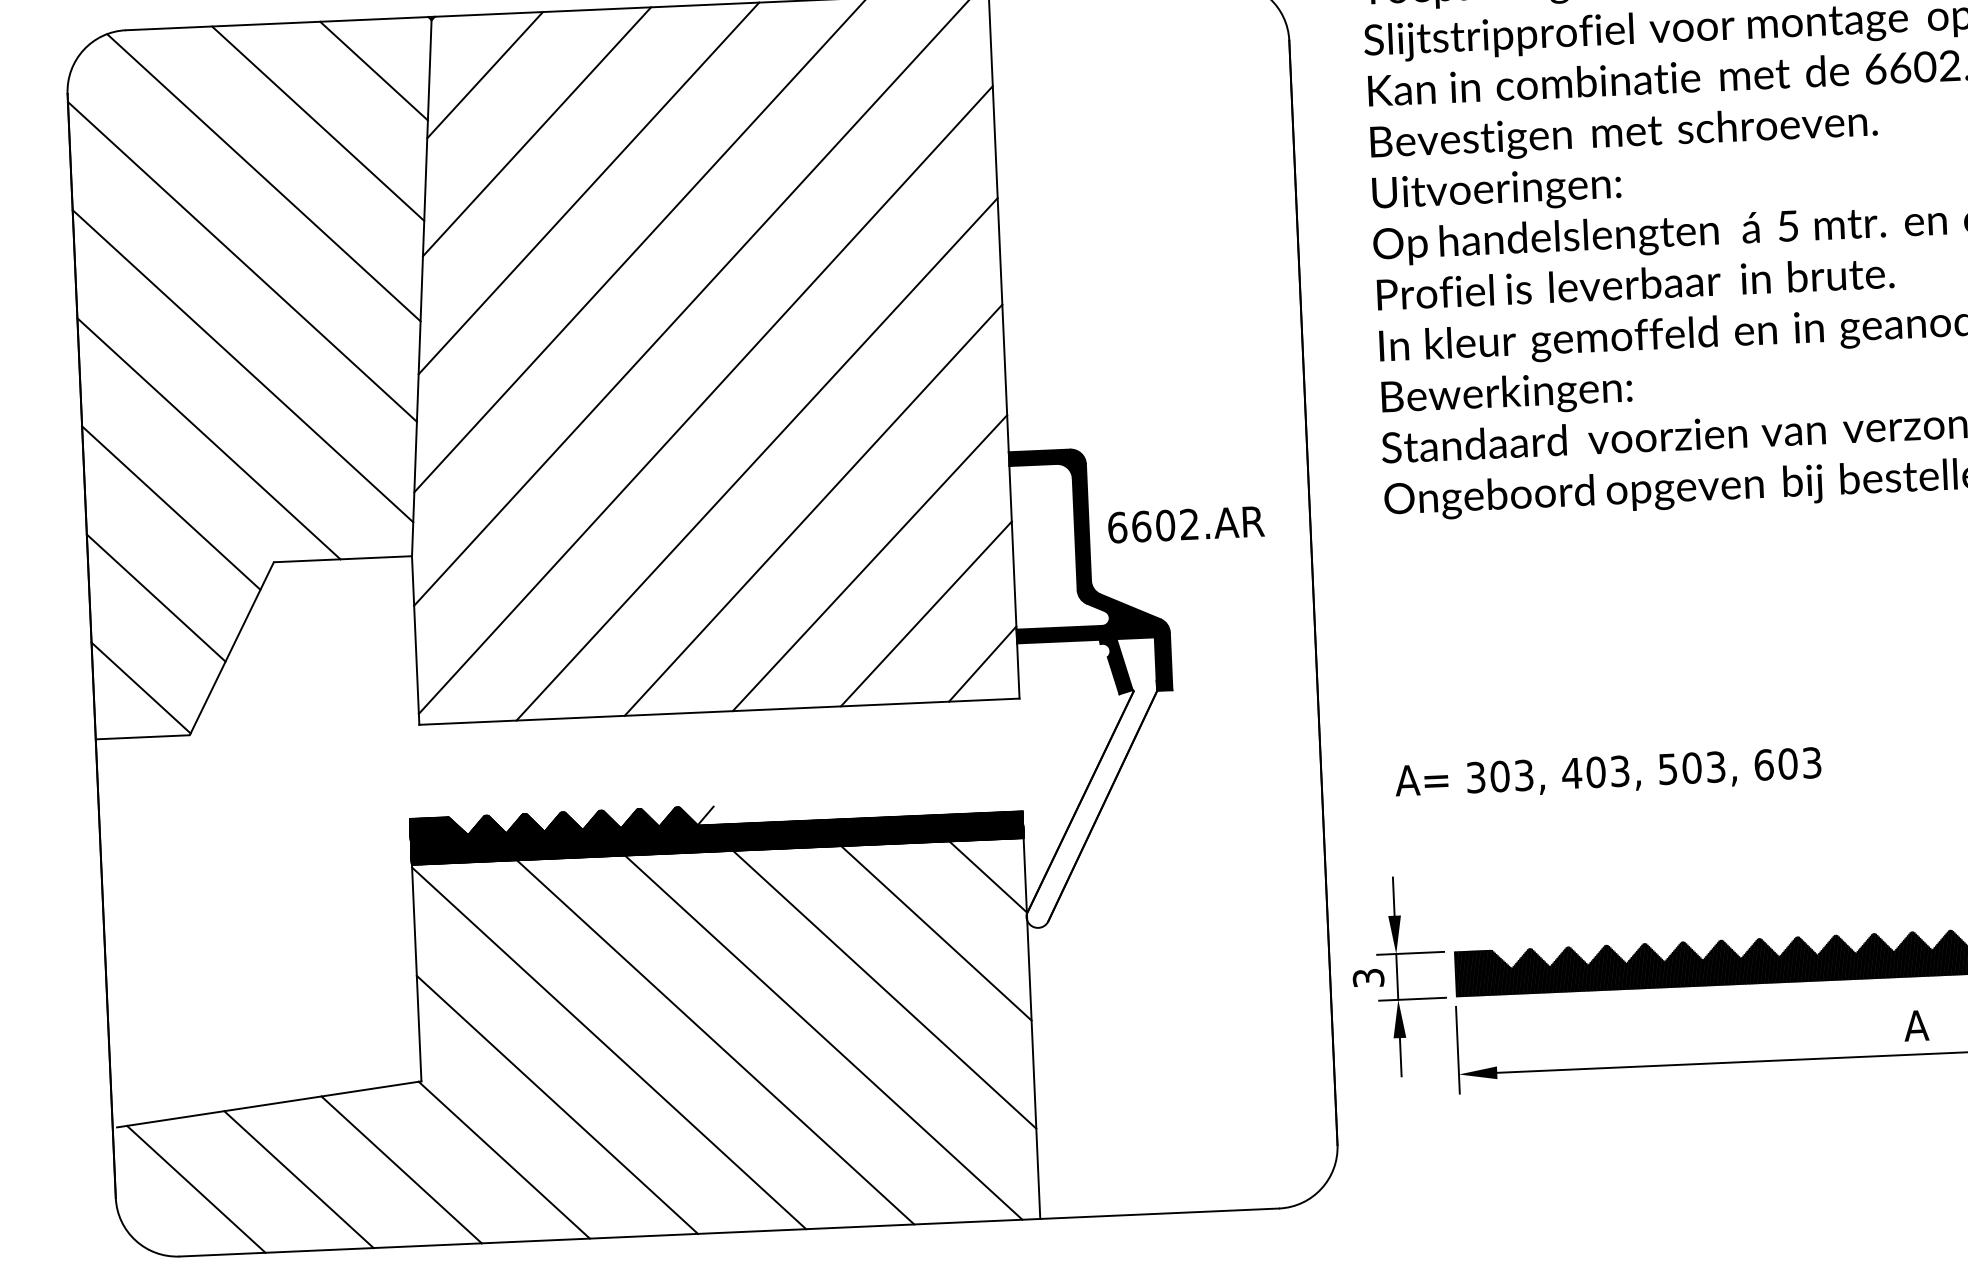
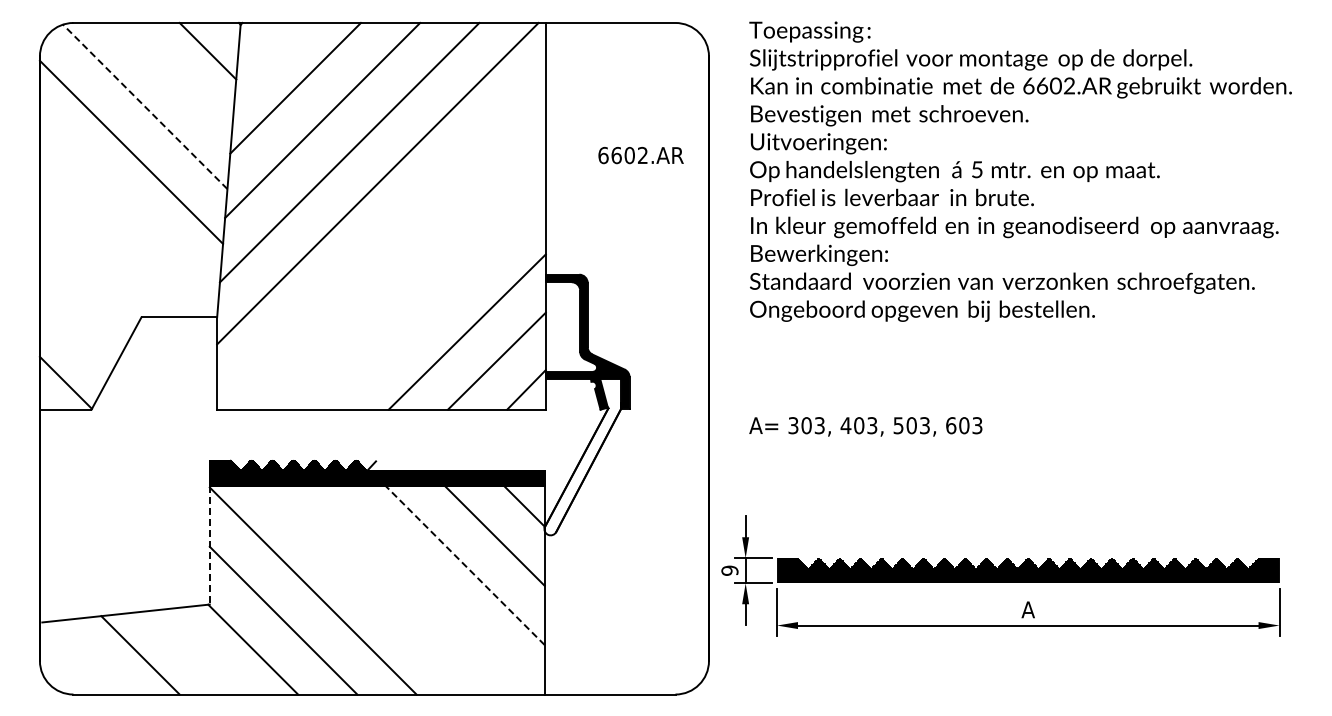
line: (484, 74) -> (268, 55), removed
line: (316, 123) -> (175, 78), removed
line: (262, 177) -> (144, 106), solid -> dashed
line: (241, 366) -> (128, 209), removed
line: (705, 399) -> (381, 238), removed
line: (208, 439) -> (108, 248), removed
line: (755, 459) -> (407, 272), removed
line: (170, 508) -> (86, 285), removed
line: (813, 509) -> (437, 301), removed
text: (1185, 524) -> (640, 155), moved
line: (154, 597) -> (75, 333), removed
text: (1607, 773) -> (865, 426), moved
line: (416, 973) -> (209, 545), solid -> dashed
text: (1367, 977) -> (729, 570), 3 -> 9
line: (885, 989) -> (465, 565), solid -> dashed
line: (823, 1036) -> (430, 589), removed
line: (715, 1040) -> (371, 589), removed
line: (400, 1169) -> (196, 652), removed
line: (195, 1188) -> (83, 657), removed

